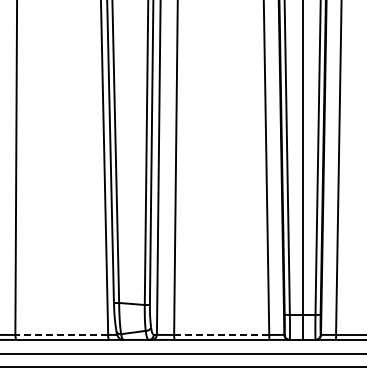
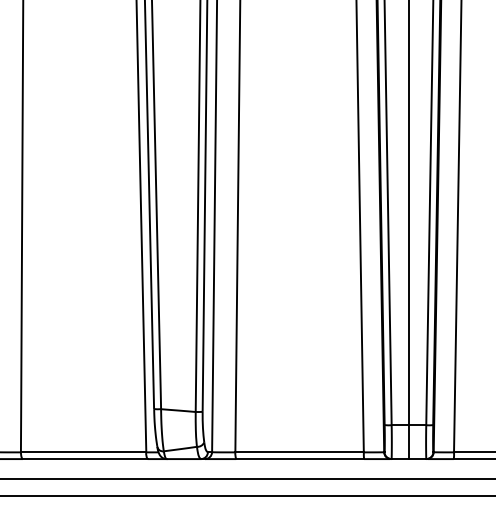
line: (61, 334) -> (83, 451), dashed -> solid
line: (221, 334) -> (299, 451), dashed -> solid

